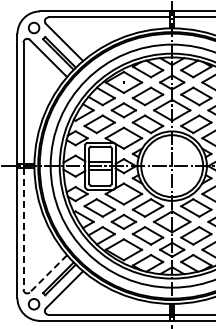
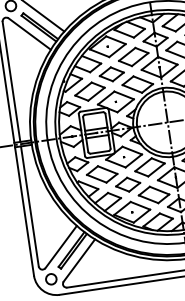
line: (23, 229) -> (29, 206), dashed -> solid
line: (48, 274) -> (61, 247), dashed -> solid

